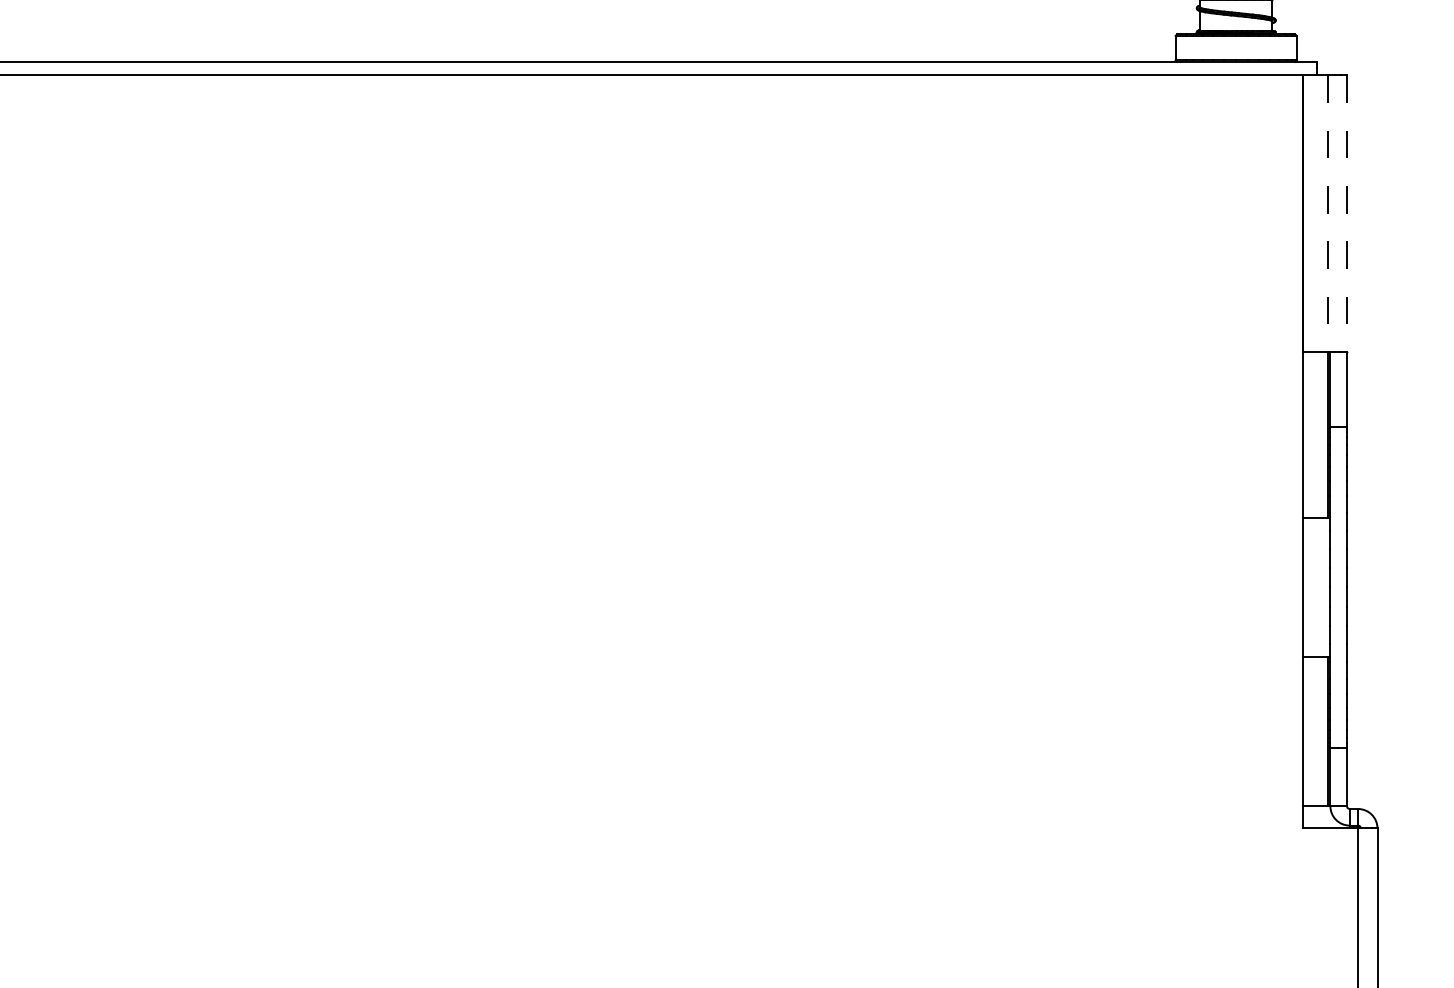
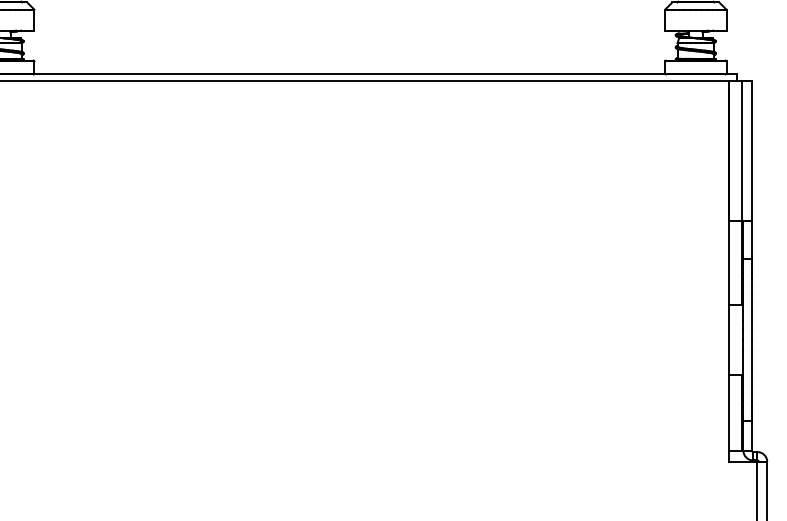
line: (1328, 214) -> (742, 151), dashed -> solid
line: (1346, 214) -> (751, 151), dashed -> solid

